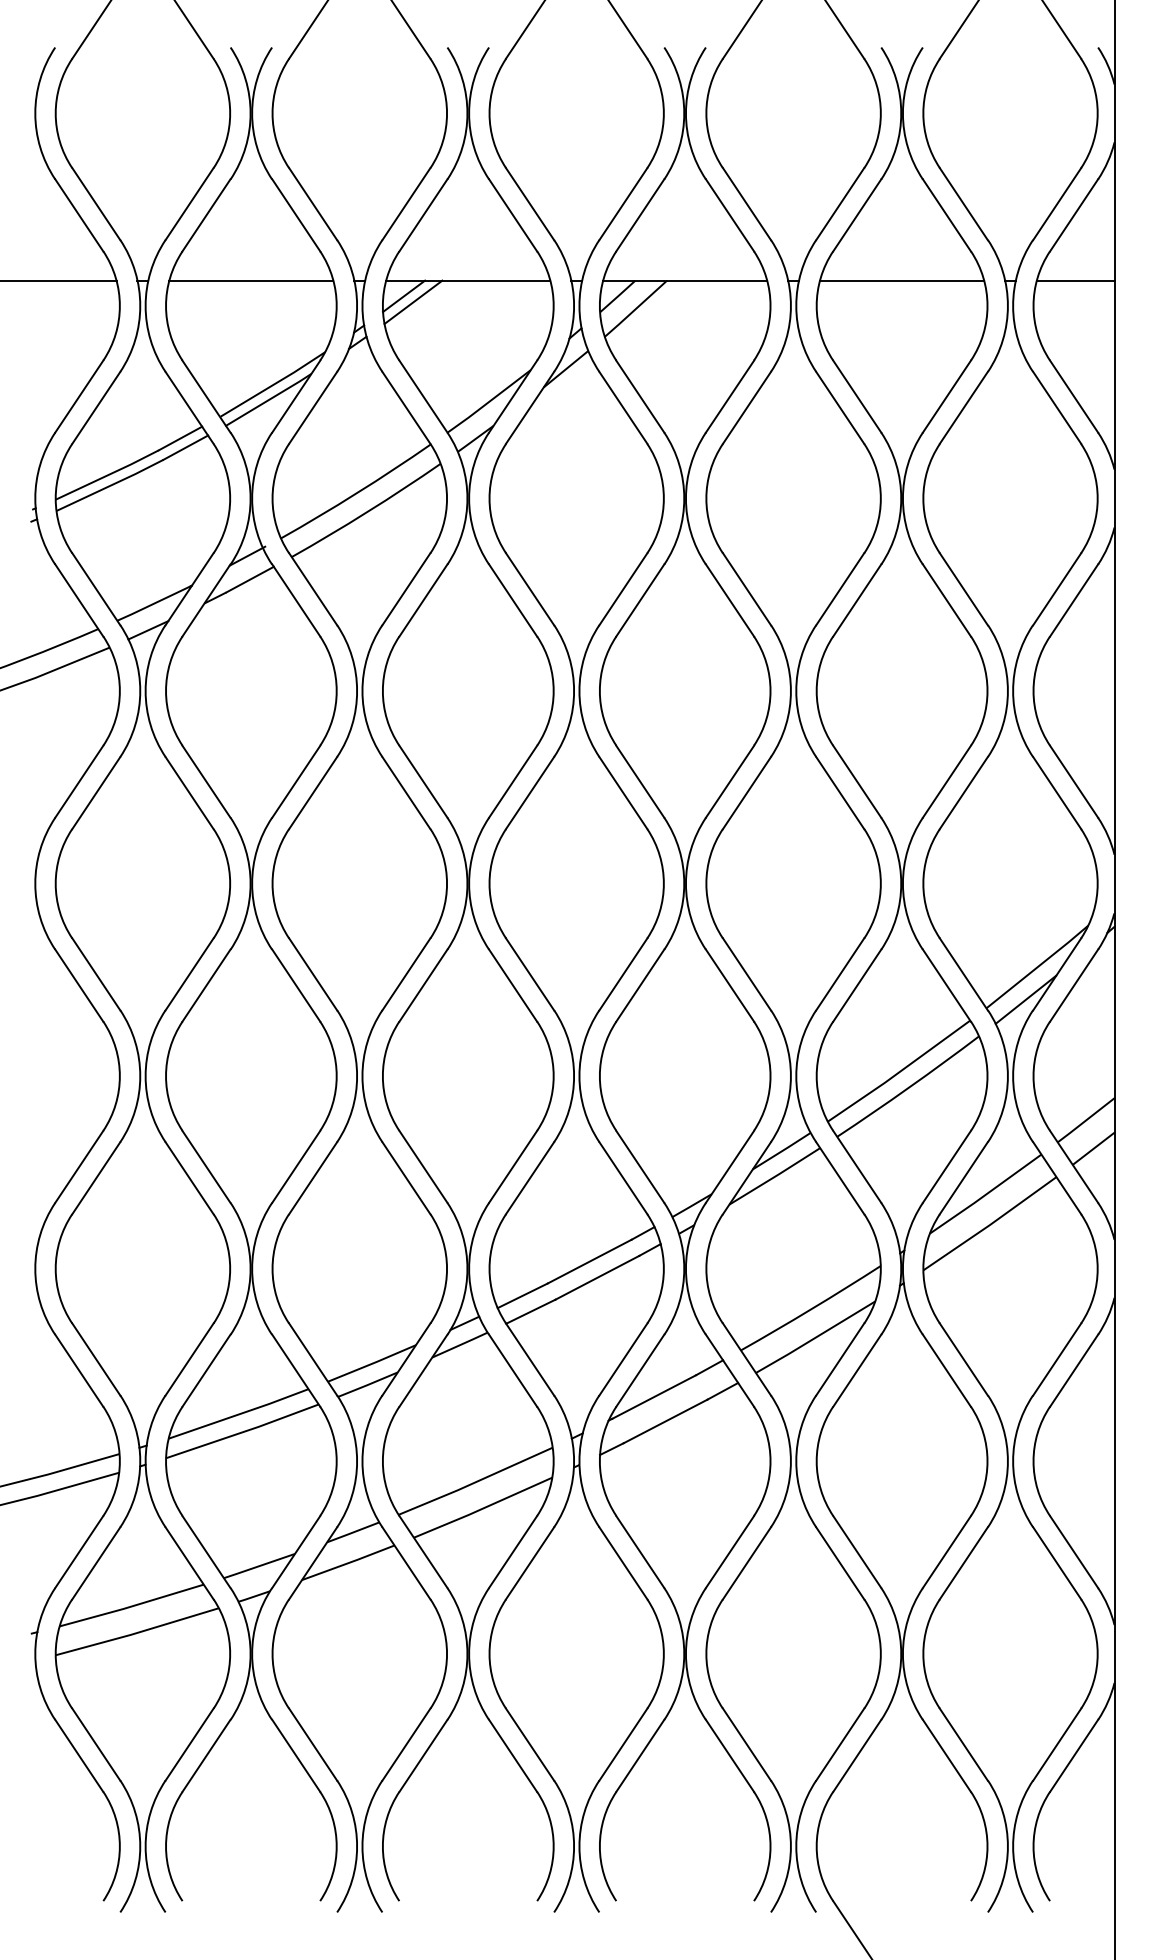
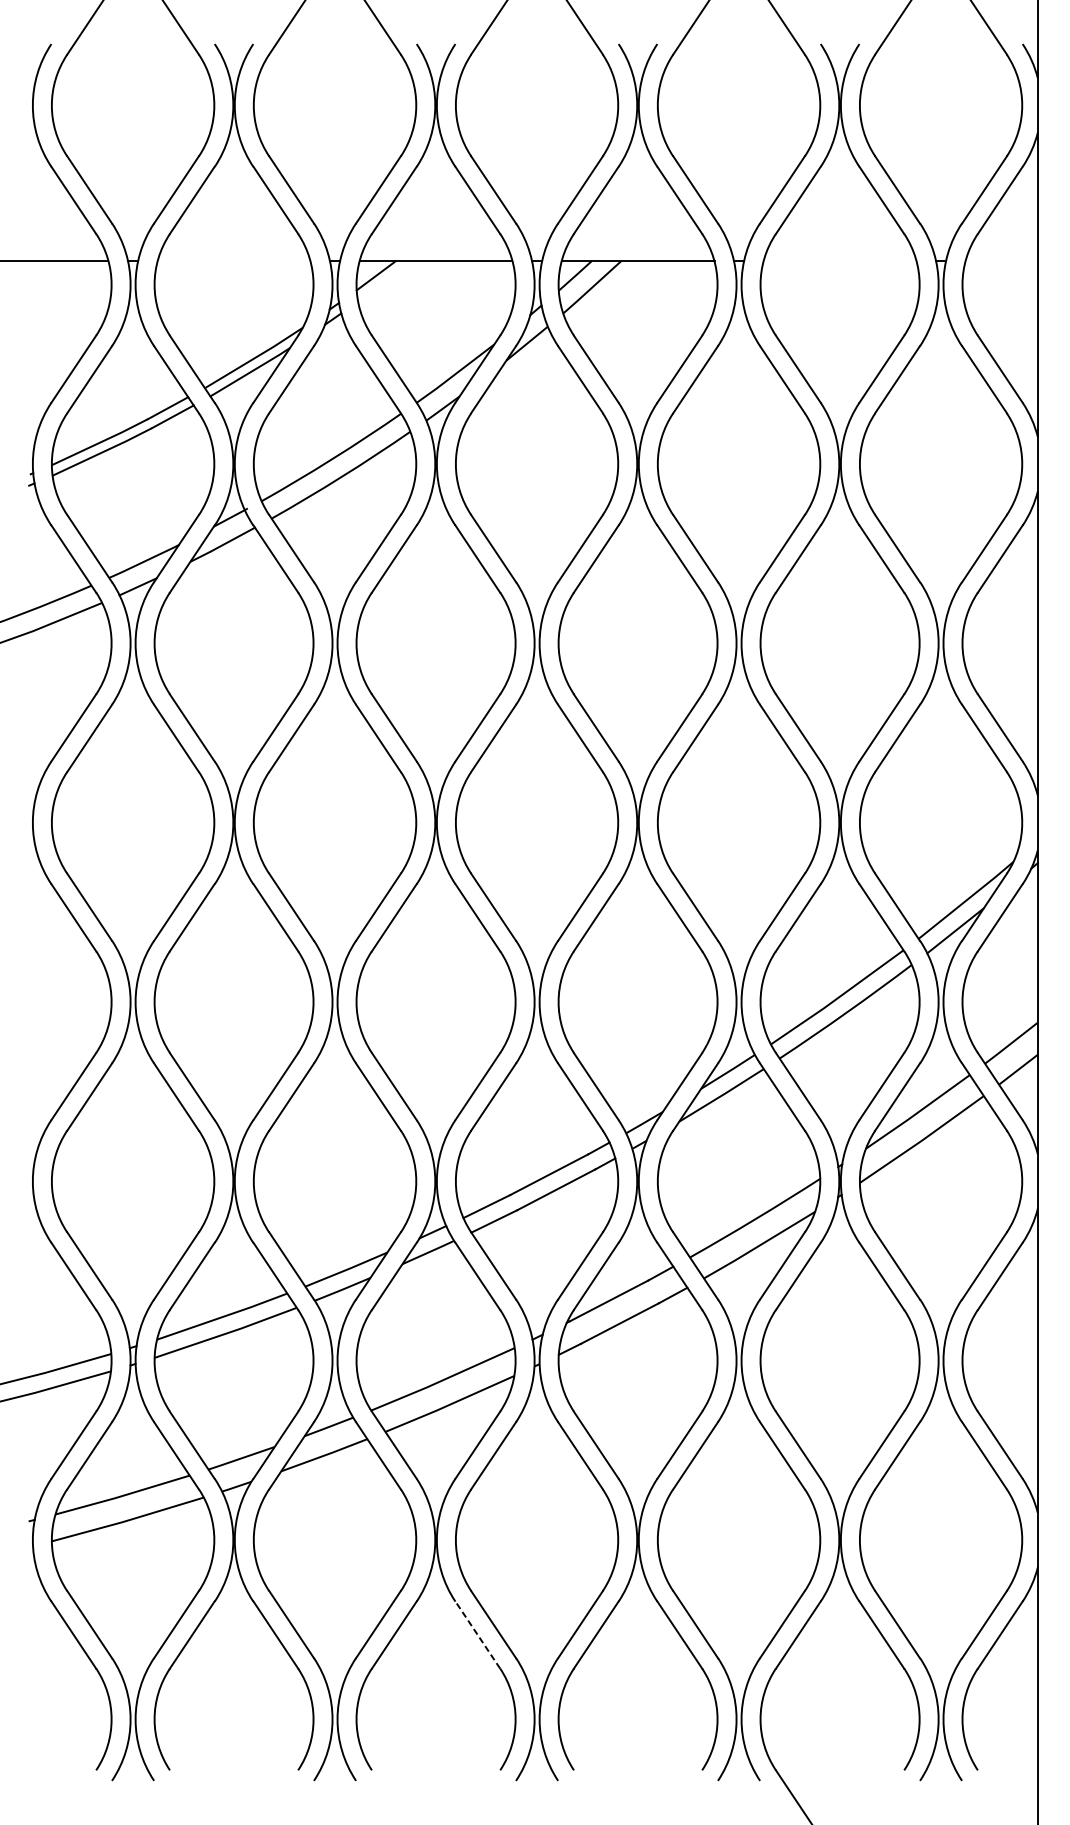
line: (251, 280) -> (234, 261), removed
line: (902, 280) -> (840, 261), removed
line: (1075, 280) -> (1001, 261), removed
line: (413, 301) -> (385, 280), removed
line: (512, 1755) -> (477, 1634), solid -> dashed

